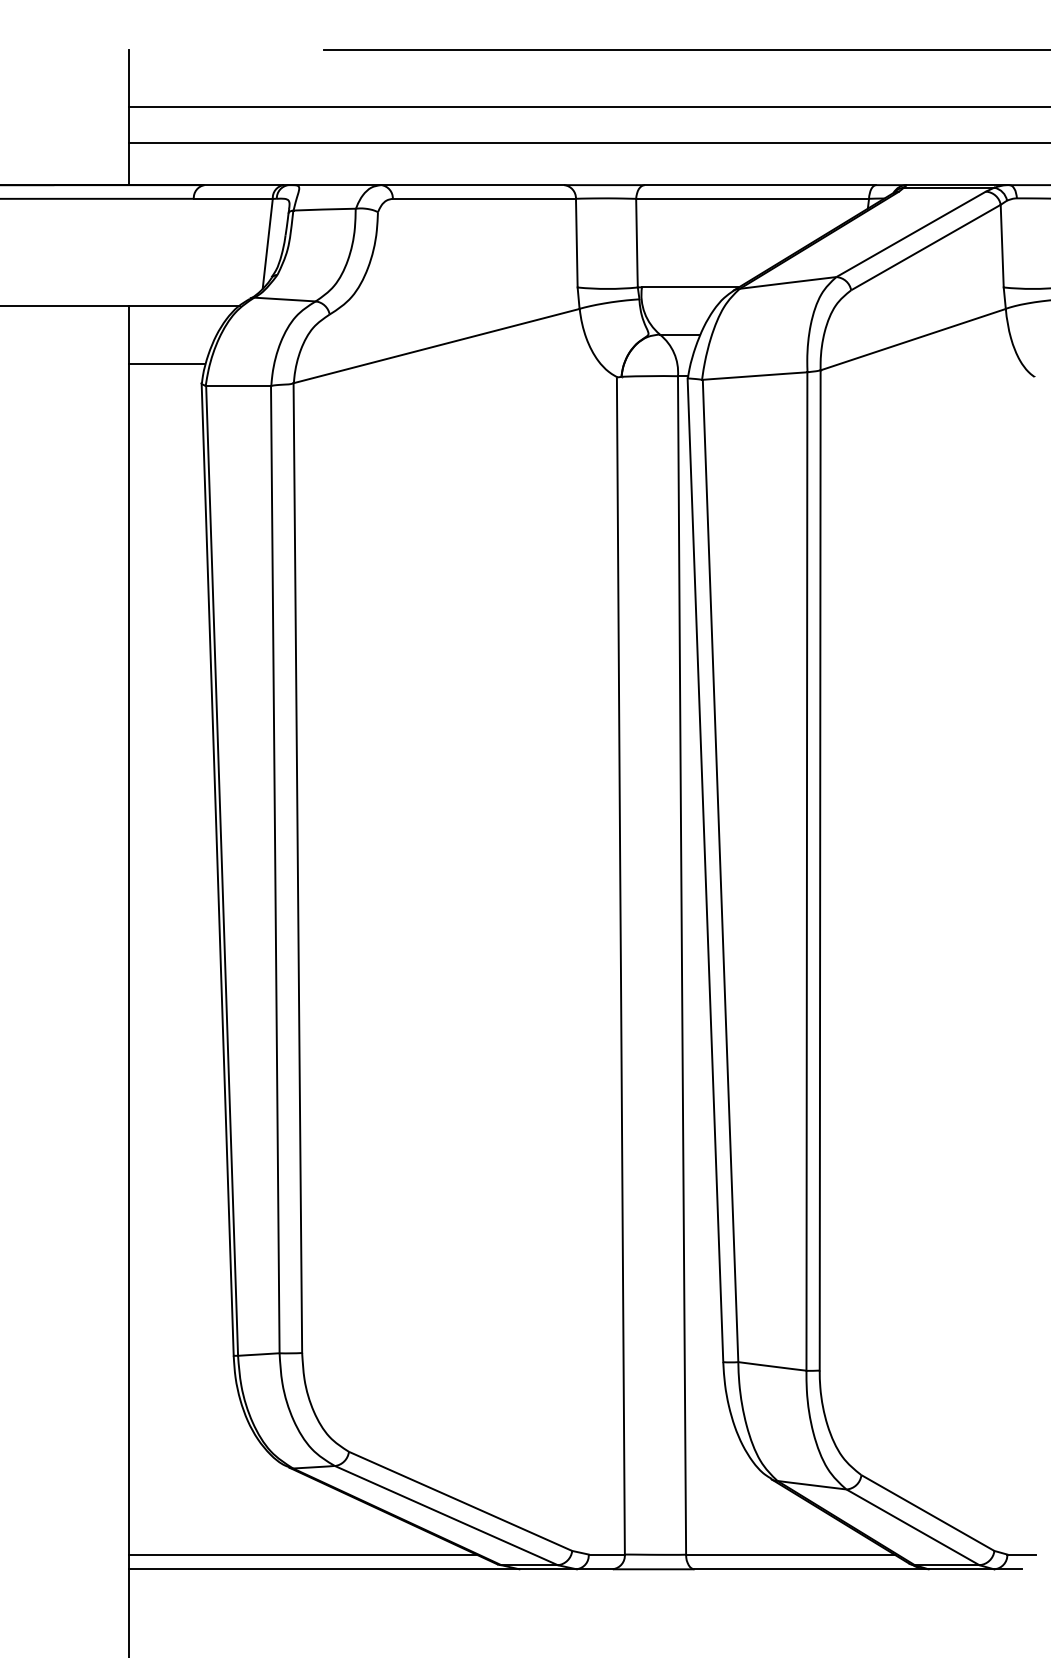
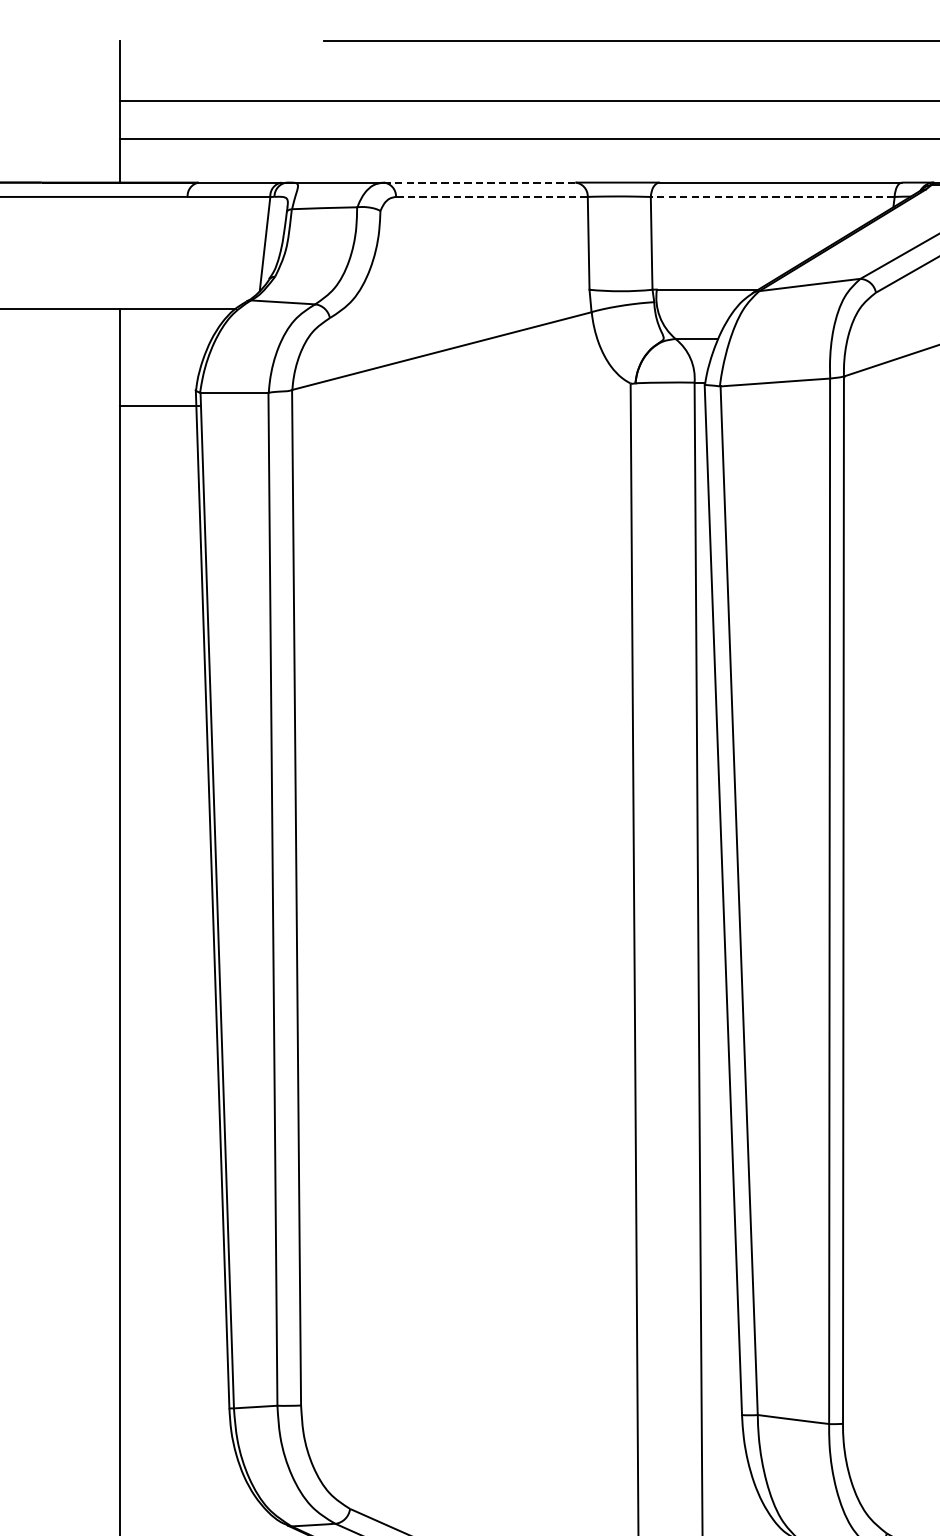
line: (472, 185) -> (479, 182), solid -> dashed
line: (484, 198) -> (491, 196), solid -> dashed
line: (752, 198) -> (772, 196), solid -> dashed
line: (166, 363) -> (159, 406), moved

